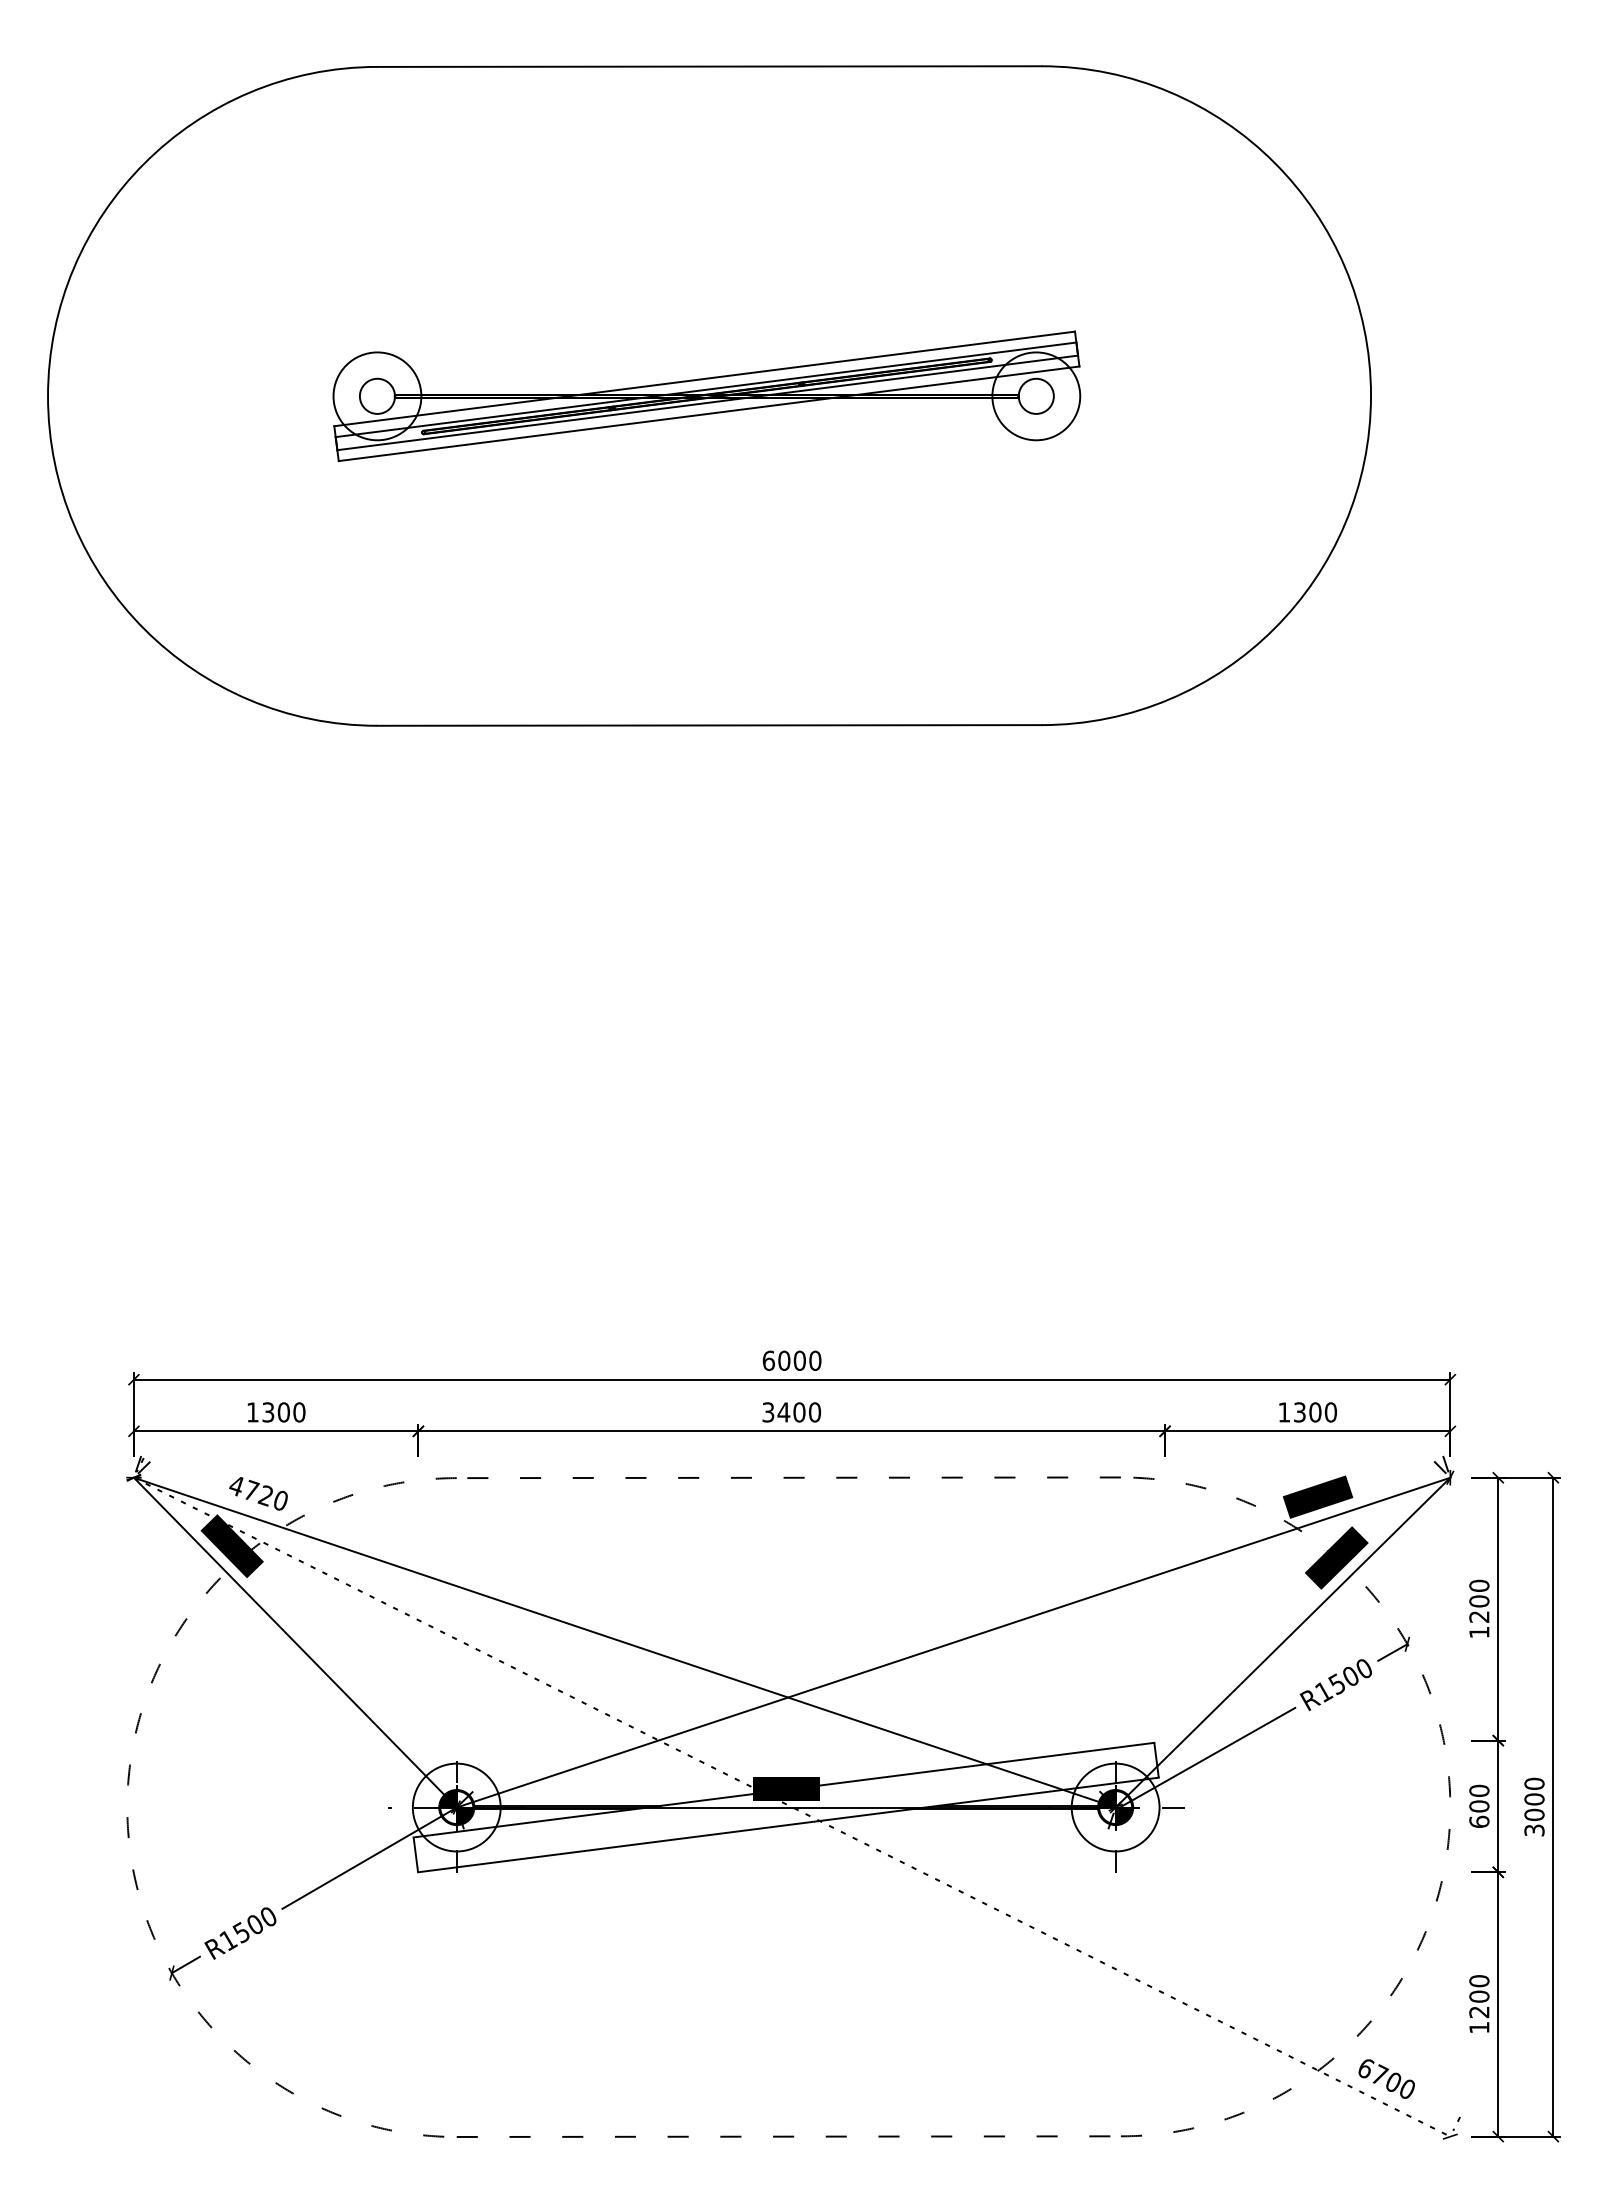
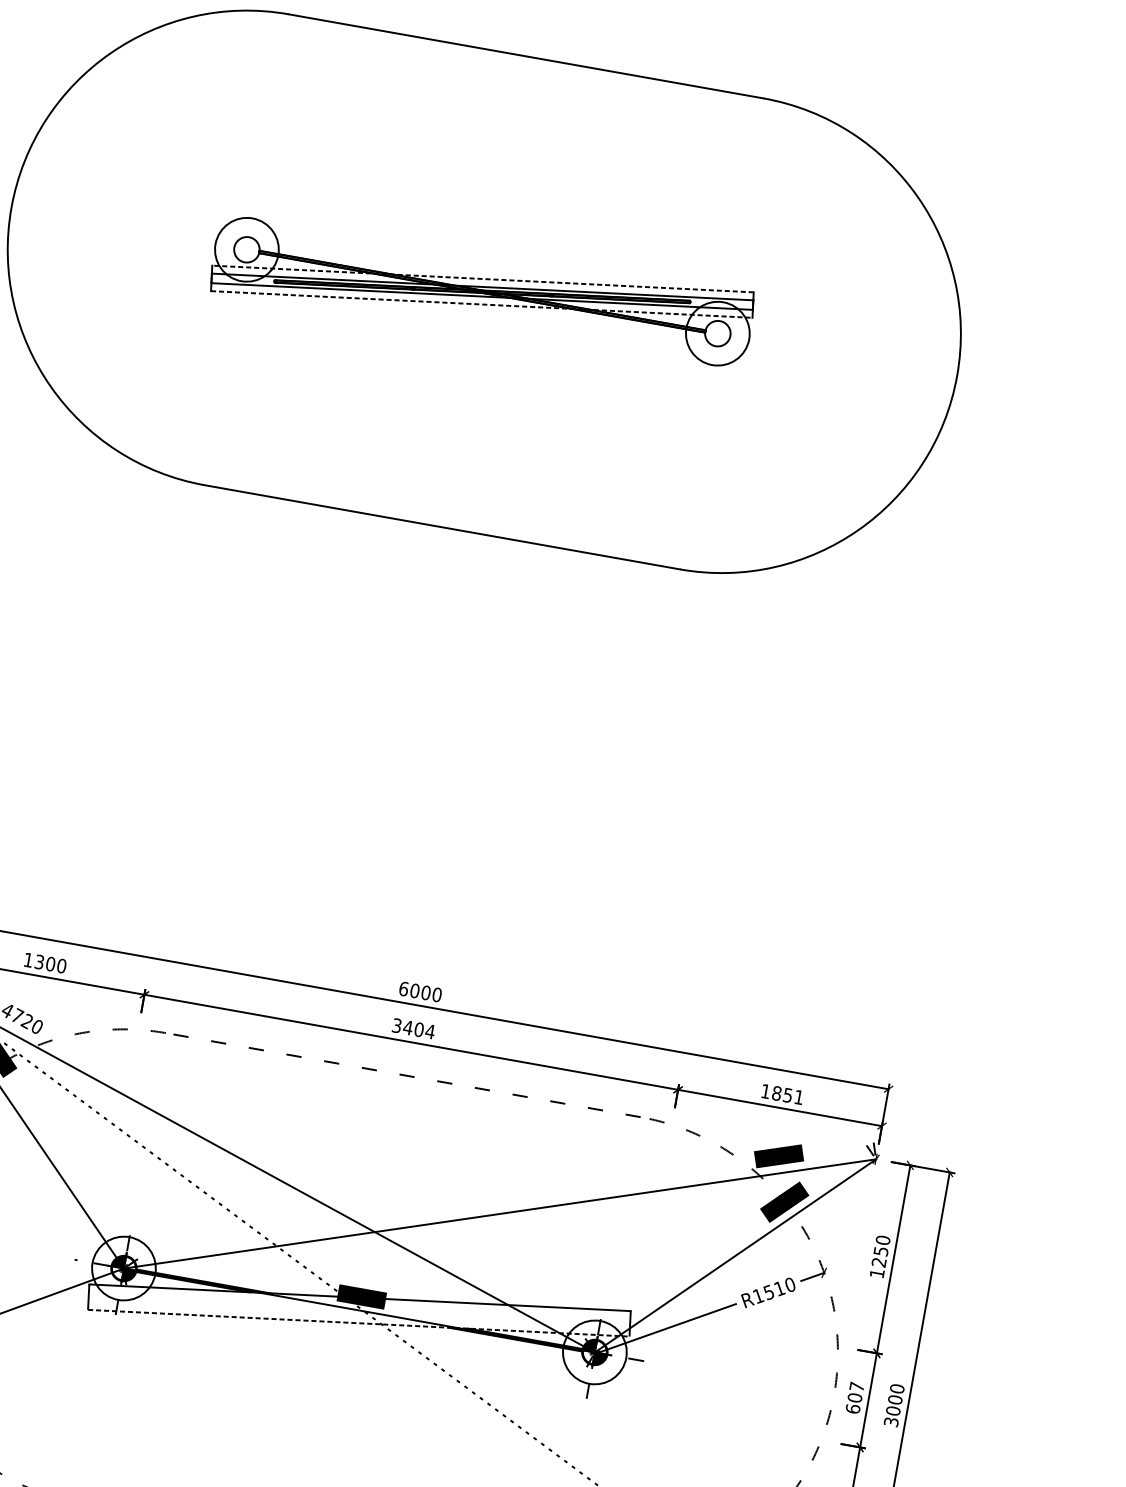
line: (704, 379) -> (482, 279), solid -> dashed
line: (709, 413) -> (482, 304), solid -> dashed
text: (814, 1412) -> (429, 1031), 3400 -> 3404
text: (1315, 1412) -> (788, 1095), 1300 -> 1851
text: (1479, 1601) -> (881, 1251), 1200 -> 1250
text: (1351, 1677) -> (780, 1289), R1500 -> R1510
text: (1479, 1790) -> (857, 1386), 600 -> 607
line: (788, 1824) -> (358, 1322), solid -> dashed

